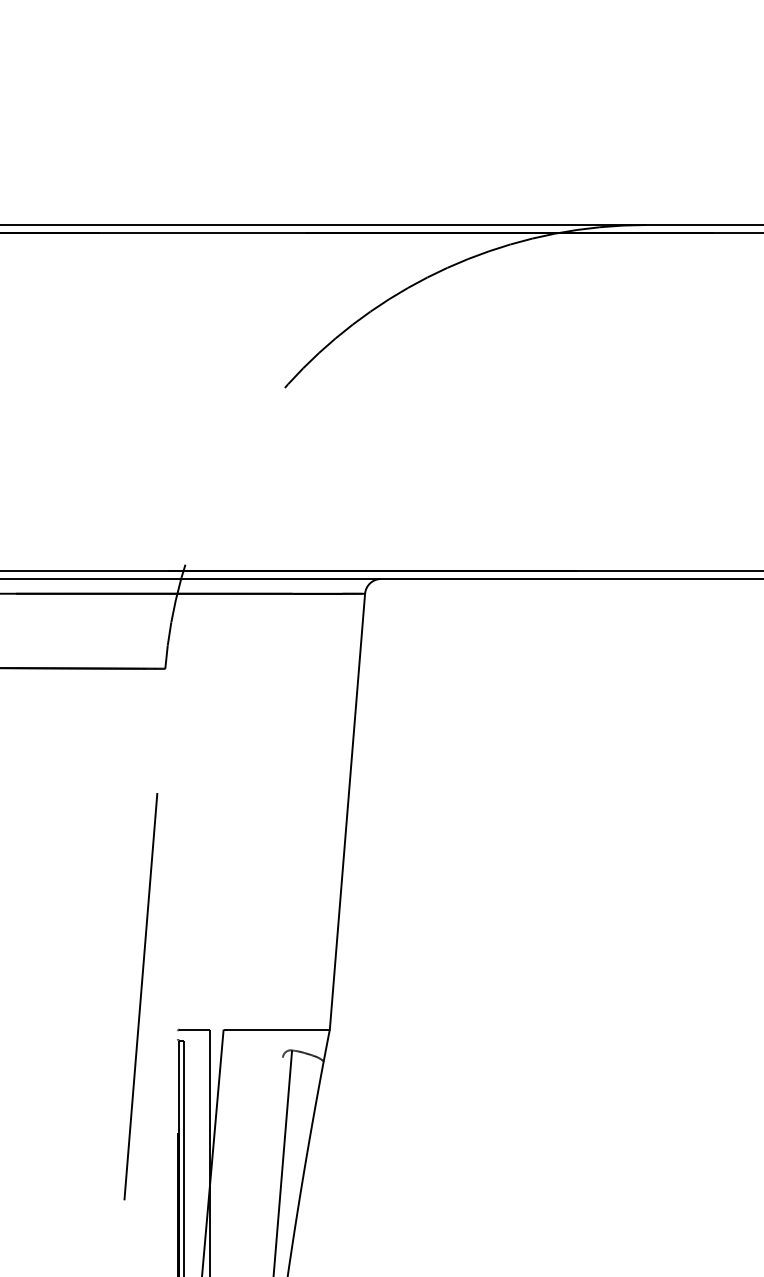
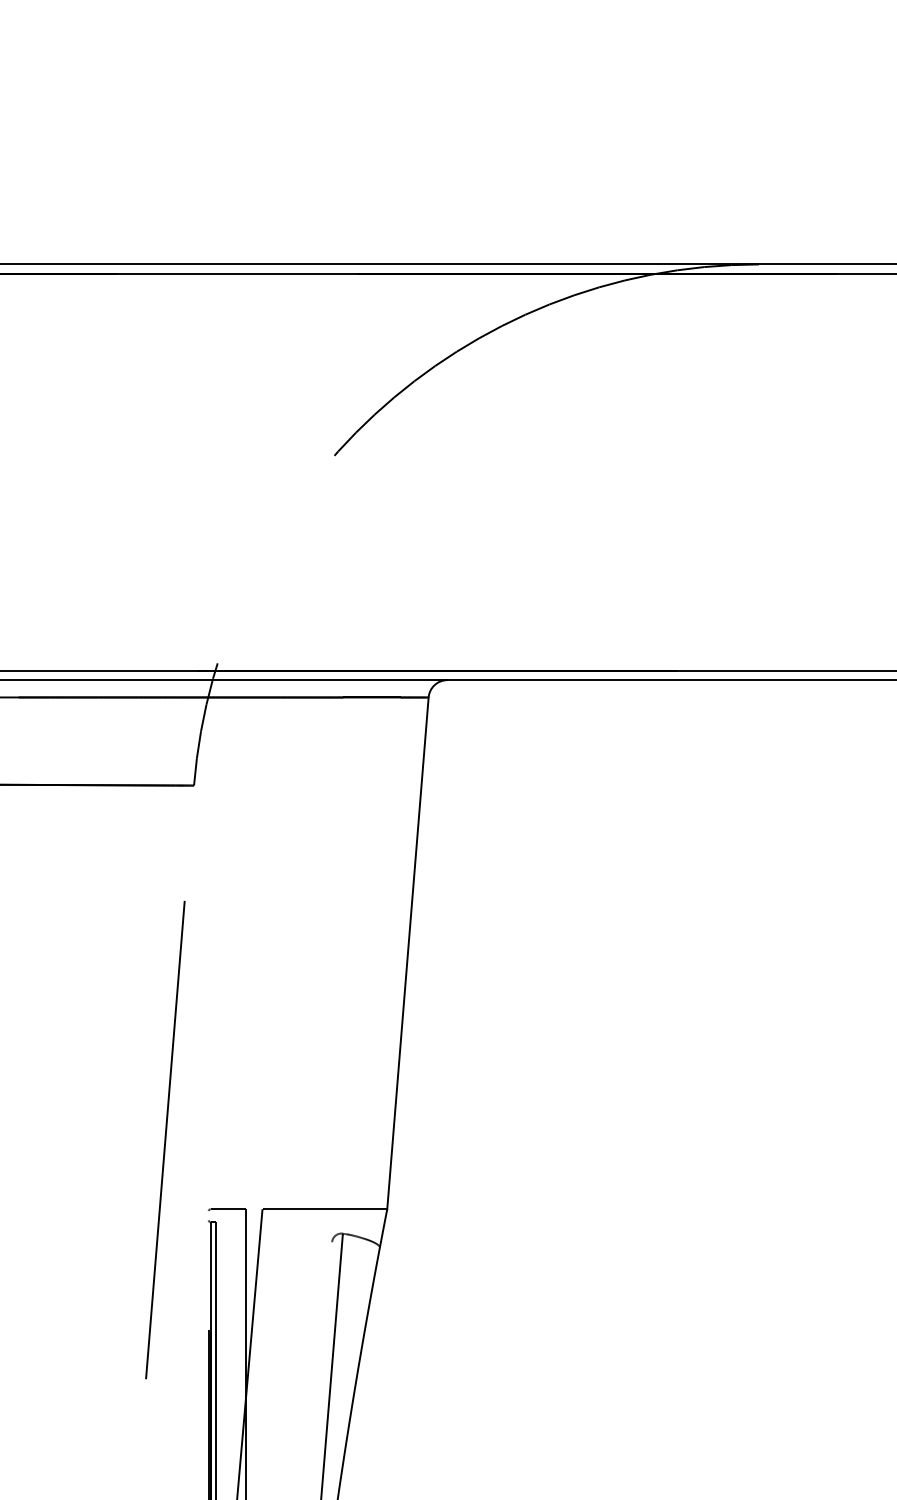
line: (140, 996) -> (164, 1139), moved

